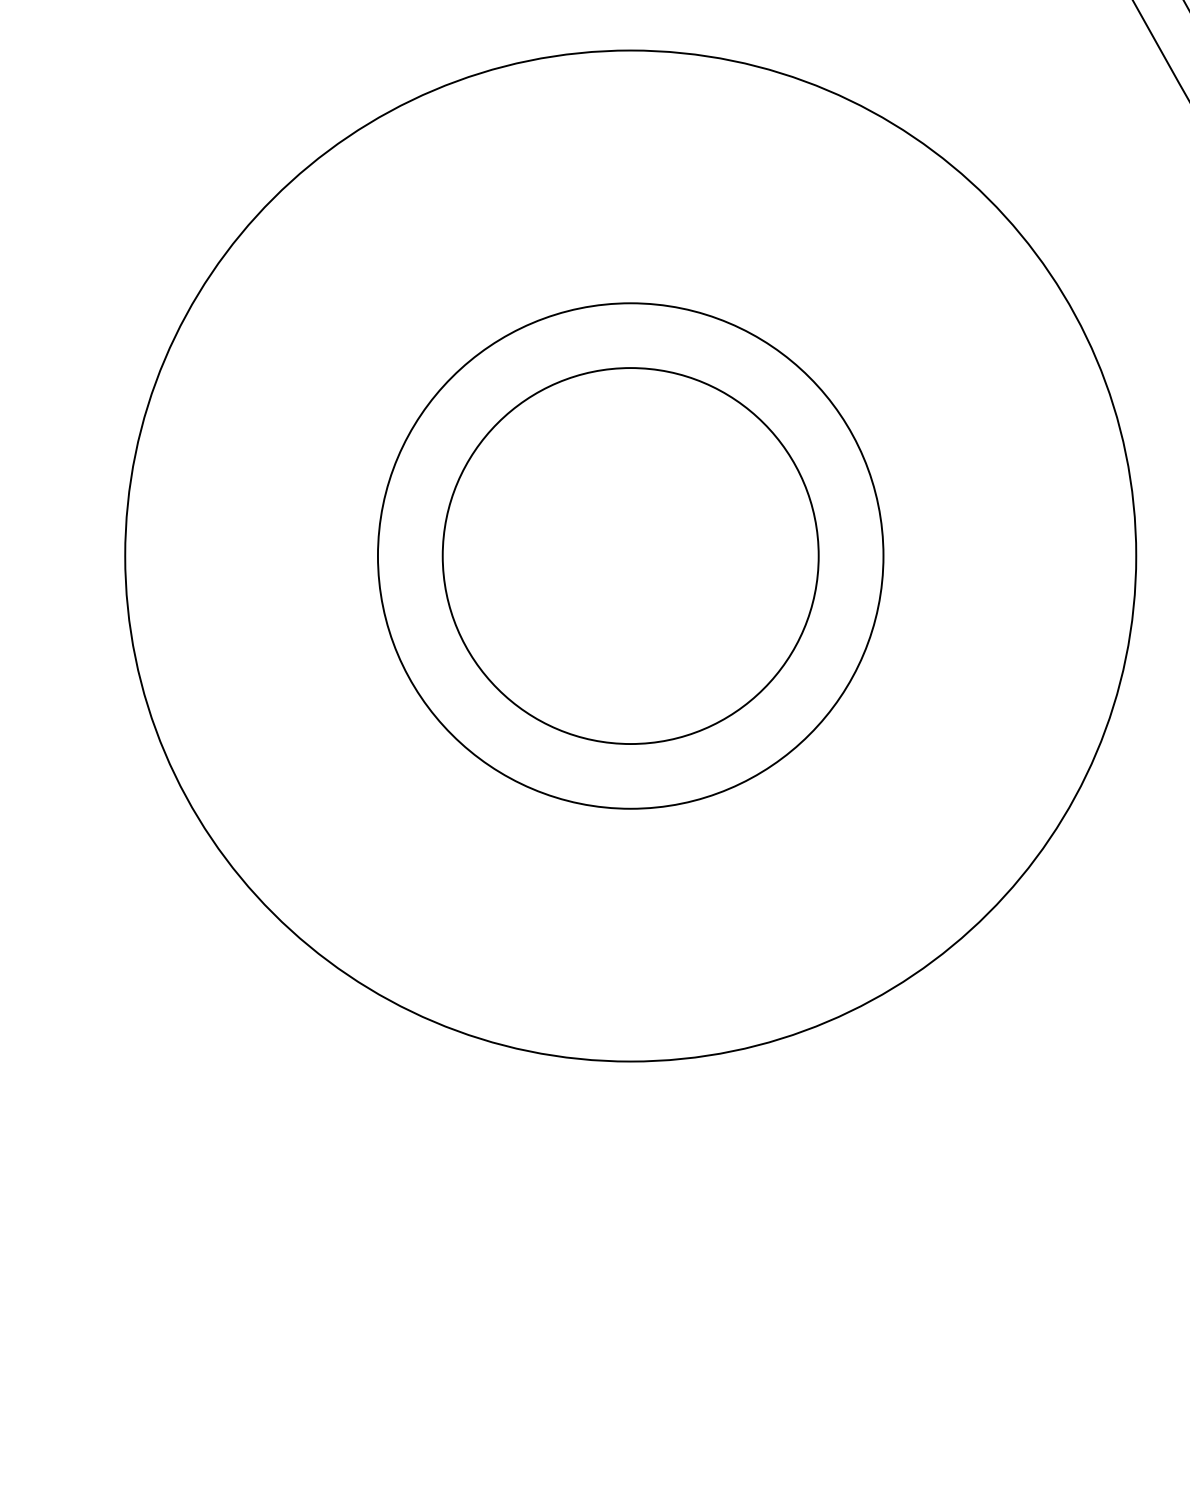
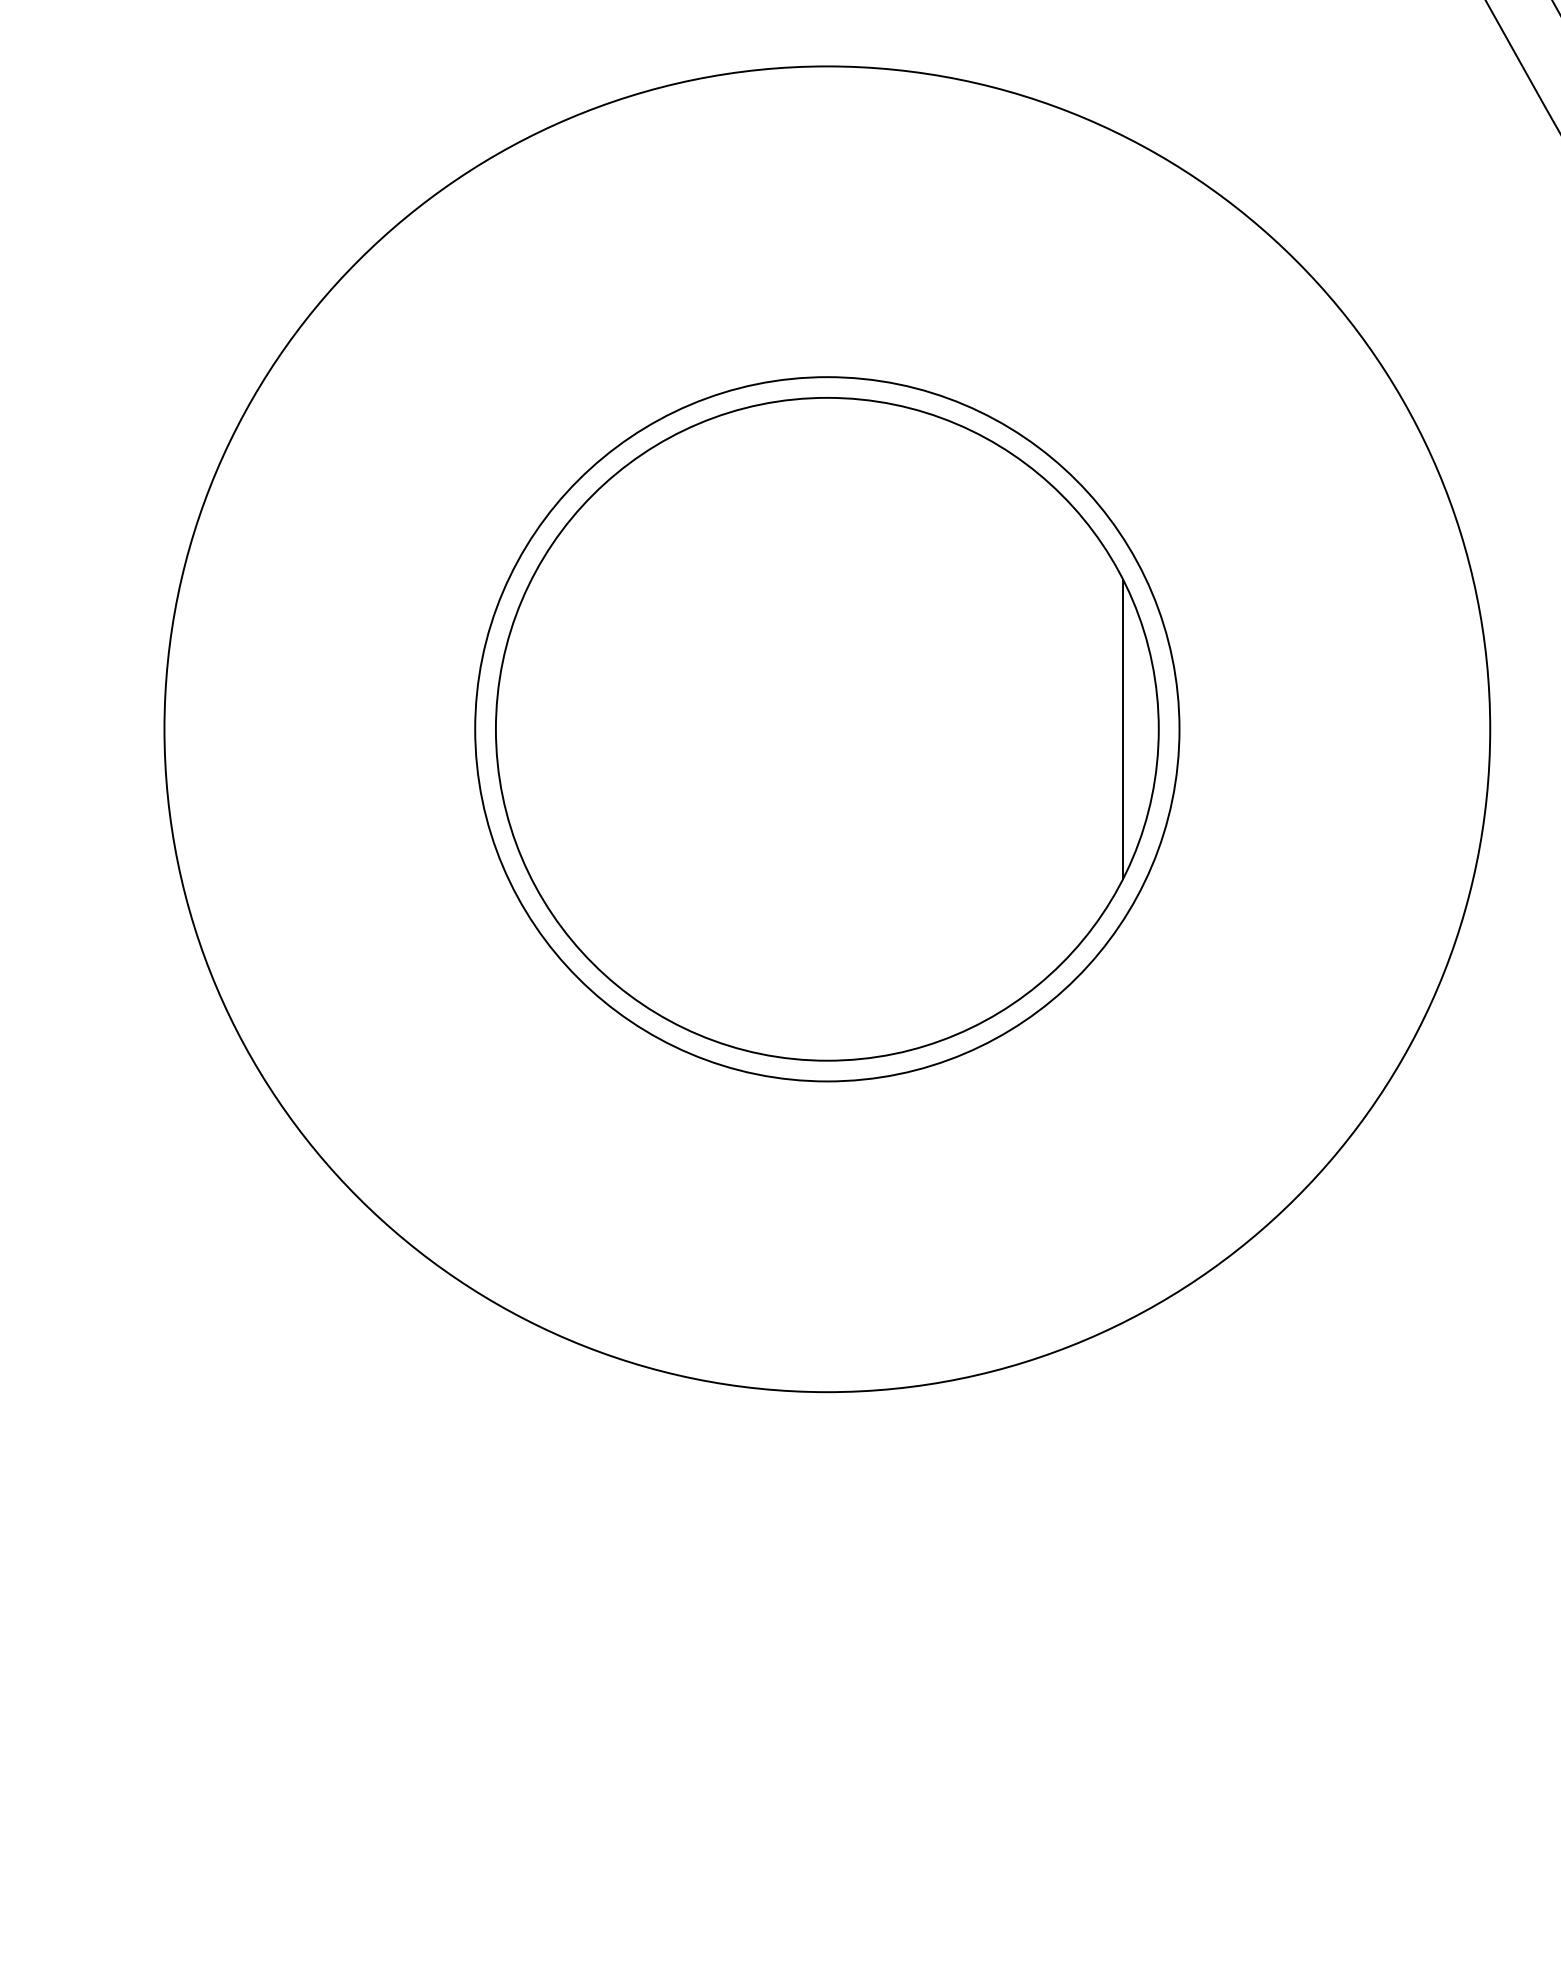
line: (856, 555) -> (1123, 728), added
circle: (630, 556) -> (827, 729), size x1.43

